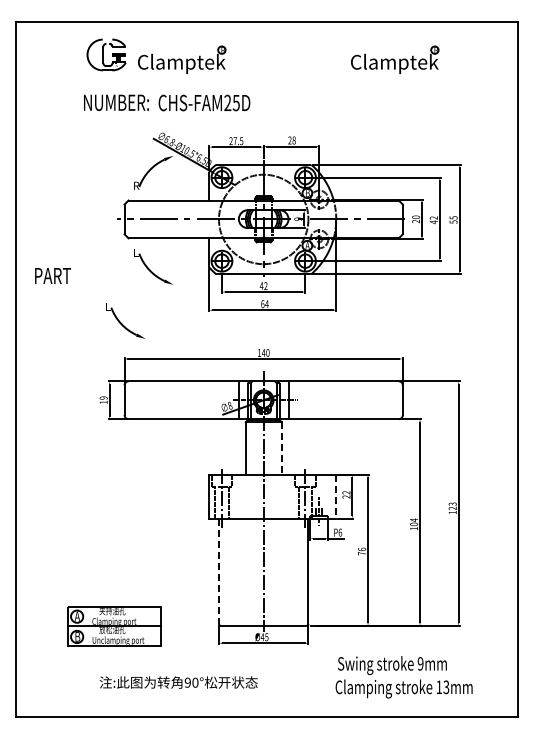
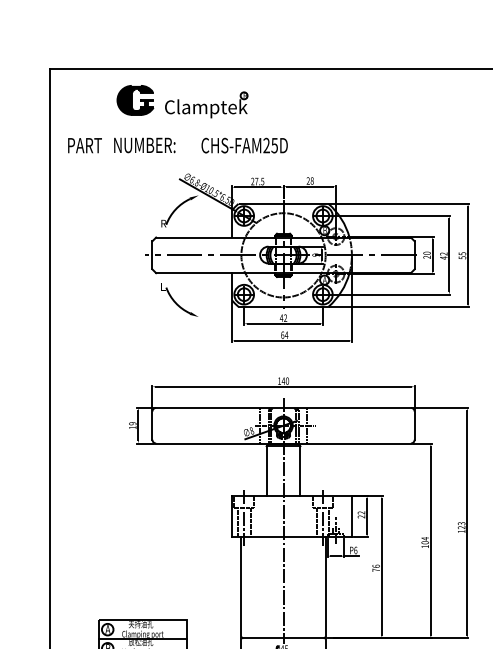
fill: (106, 54) -> (135, 99), added
part: (395, 59) -> (407, 104), removed
text: (204, 102) -> (244, 145), moved
text: (52, 275) -> (84, 145), moved
part: (125, 320) -> (153, 350), removed
line: (281, 448) -> (300, 471), dashed -> solid
line: (336, 496) -> (352, 516), dashed -> solid
line: (218, 571) -> (240, 587), dashed -> solid

